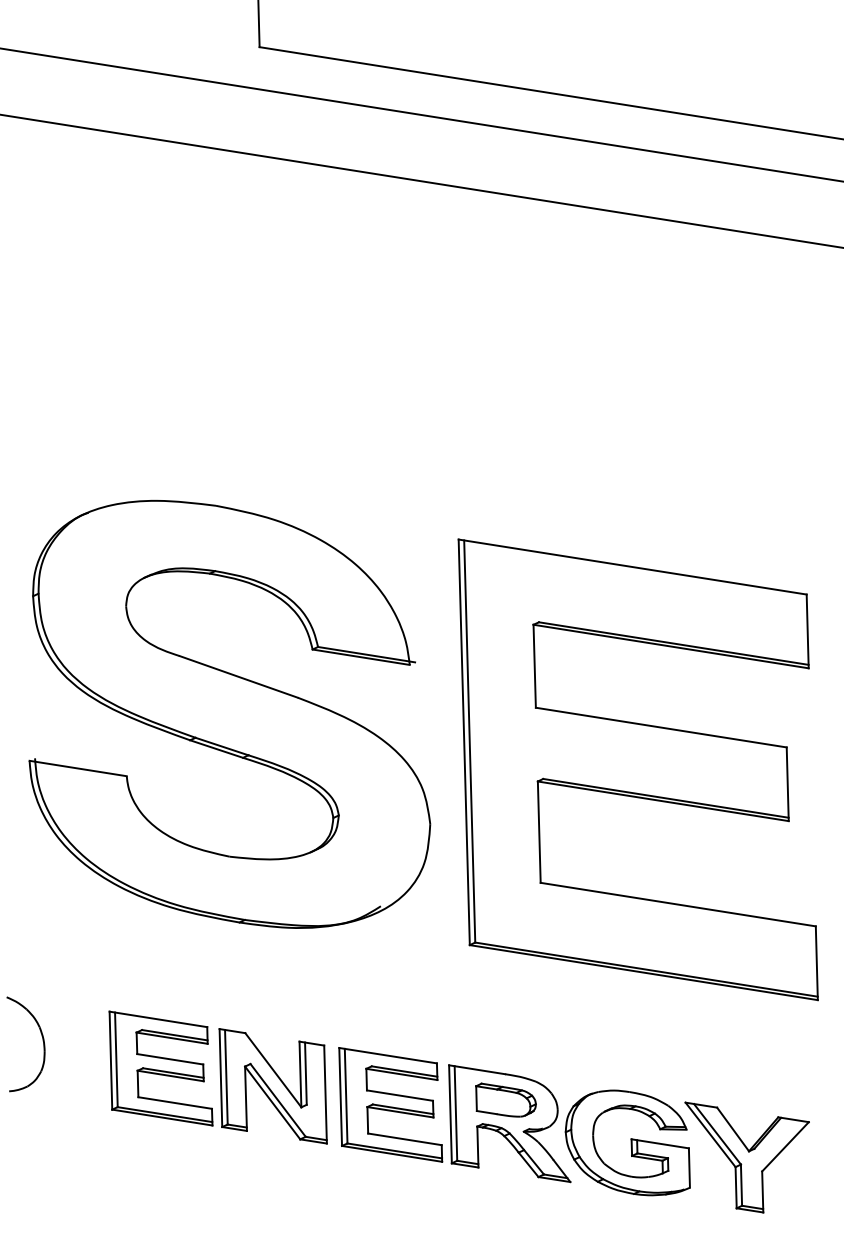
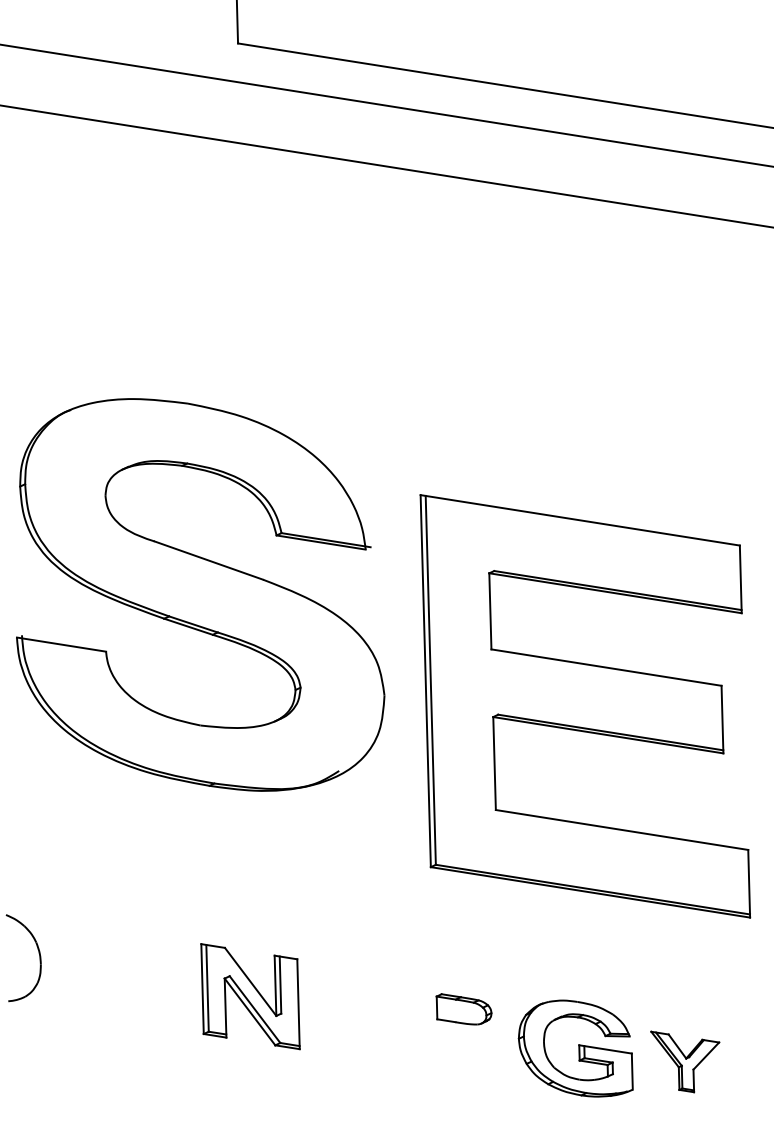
part: (229, 714) -> (200, 595), moved
part: (160, 1068) -> (147, 980), removed
part: (454, 1115) -> (416, 1023), removed
part: (746, 1157) -> (684, 1061), size x0.6

